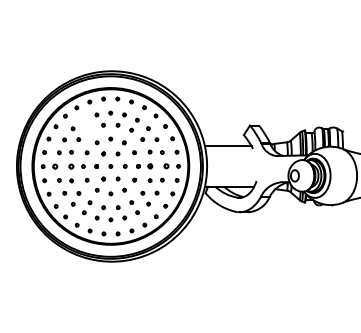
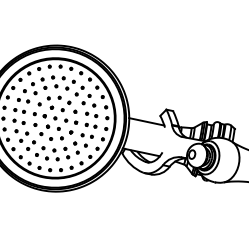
part: (86, 125) -> (43, 83), added
part: (63, 166) -> (19, 110), size x0.71
part: (158, 166) -> (91, 125), size x0.71

